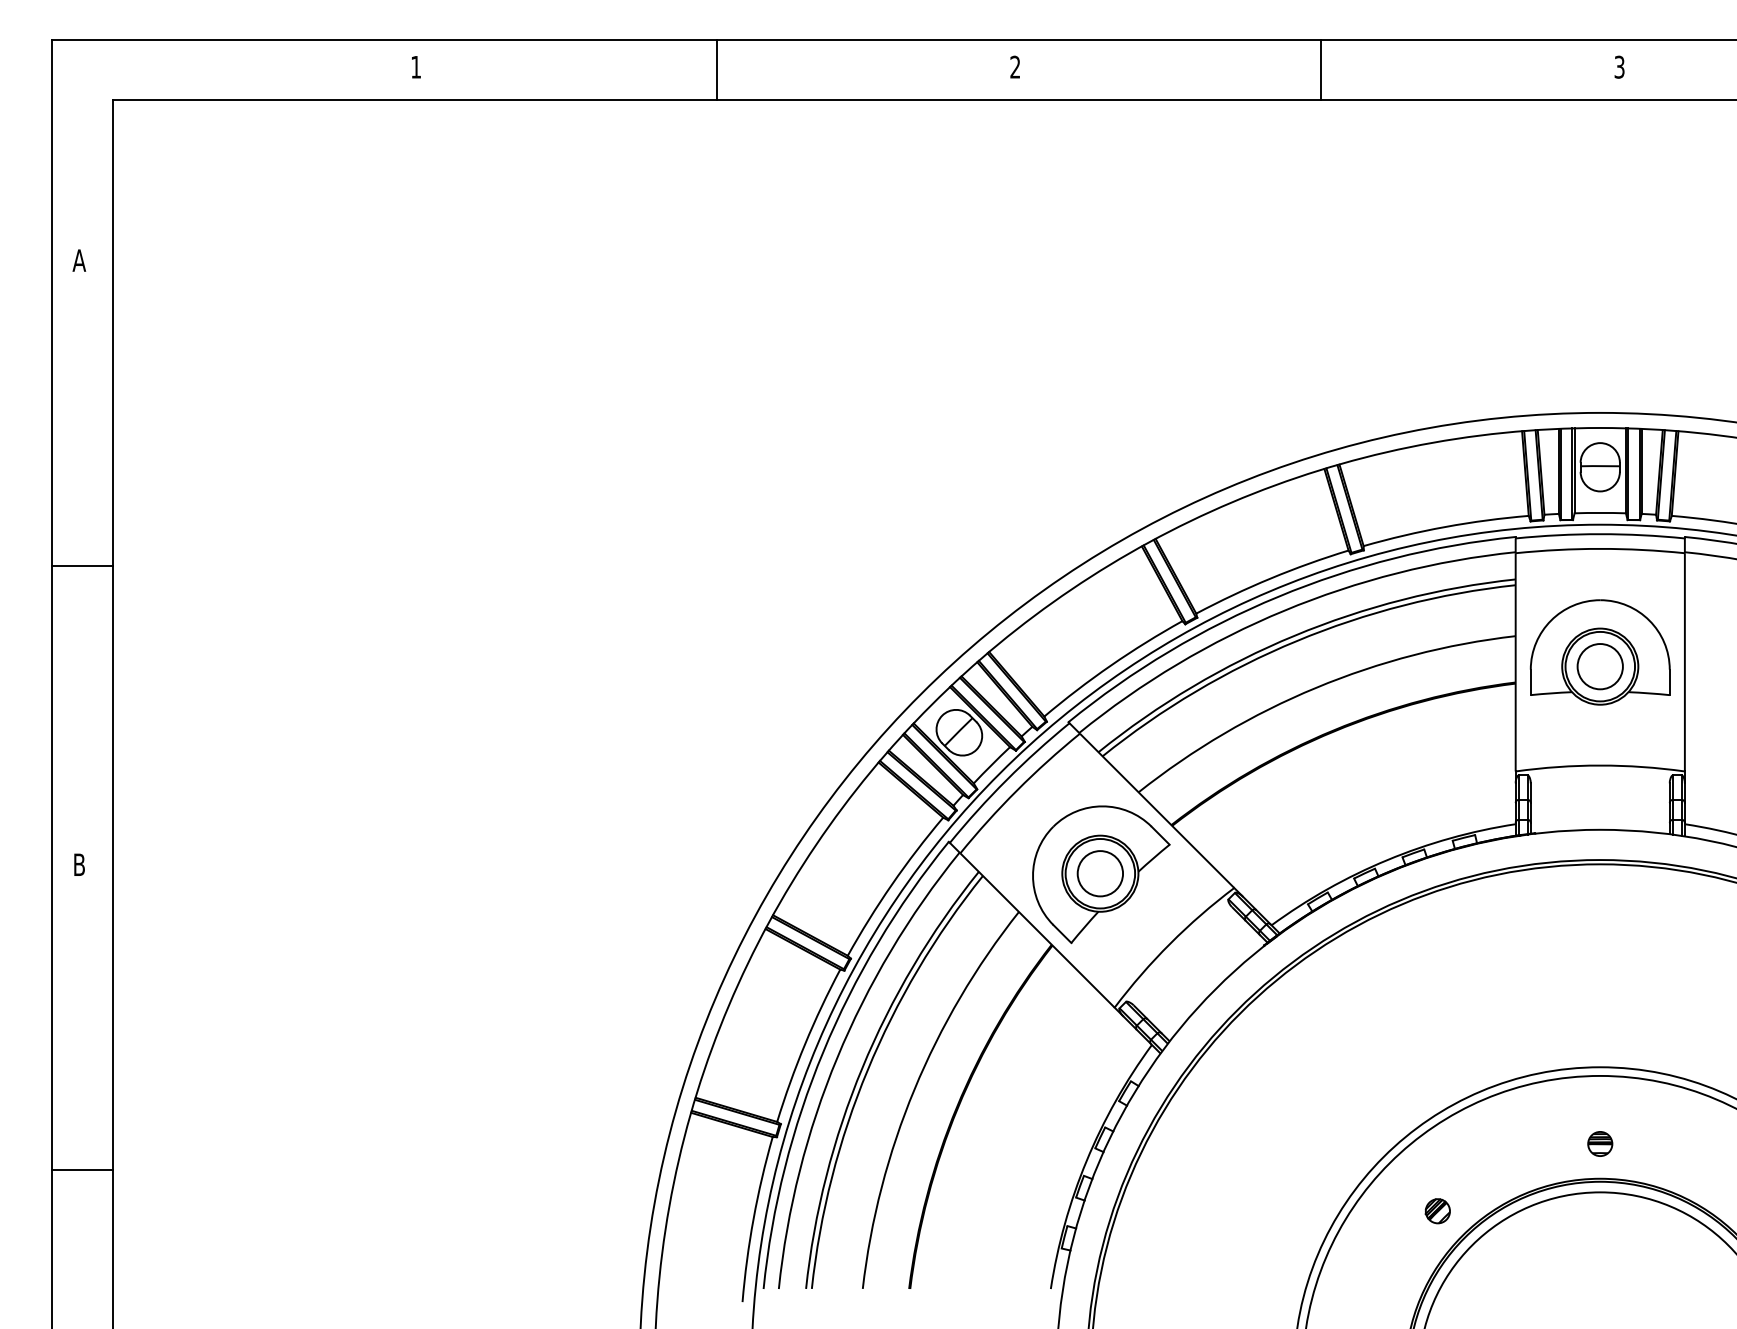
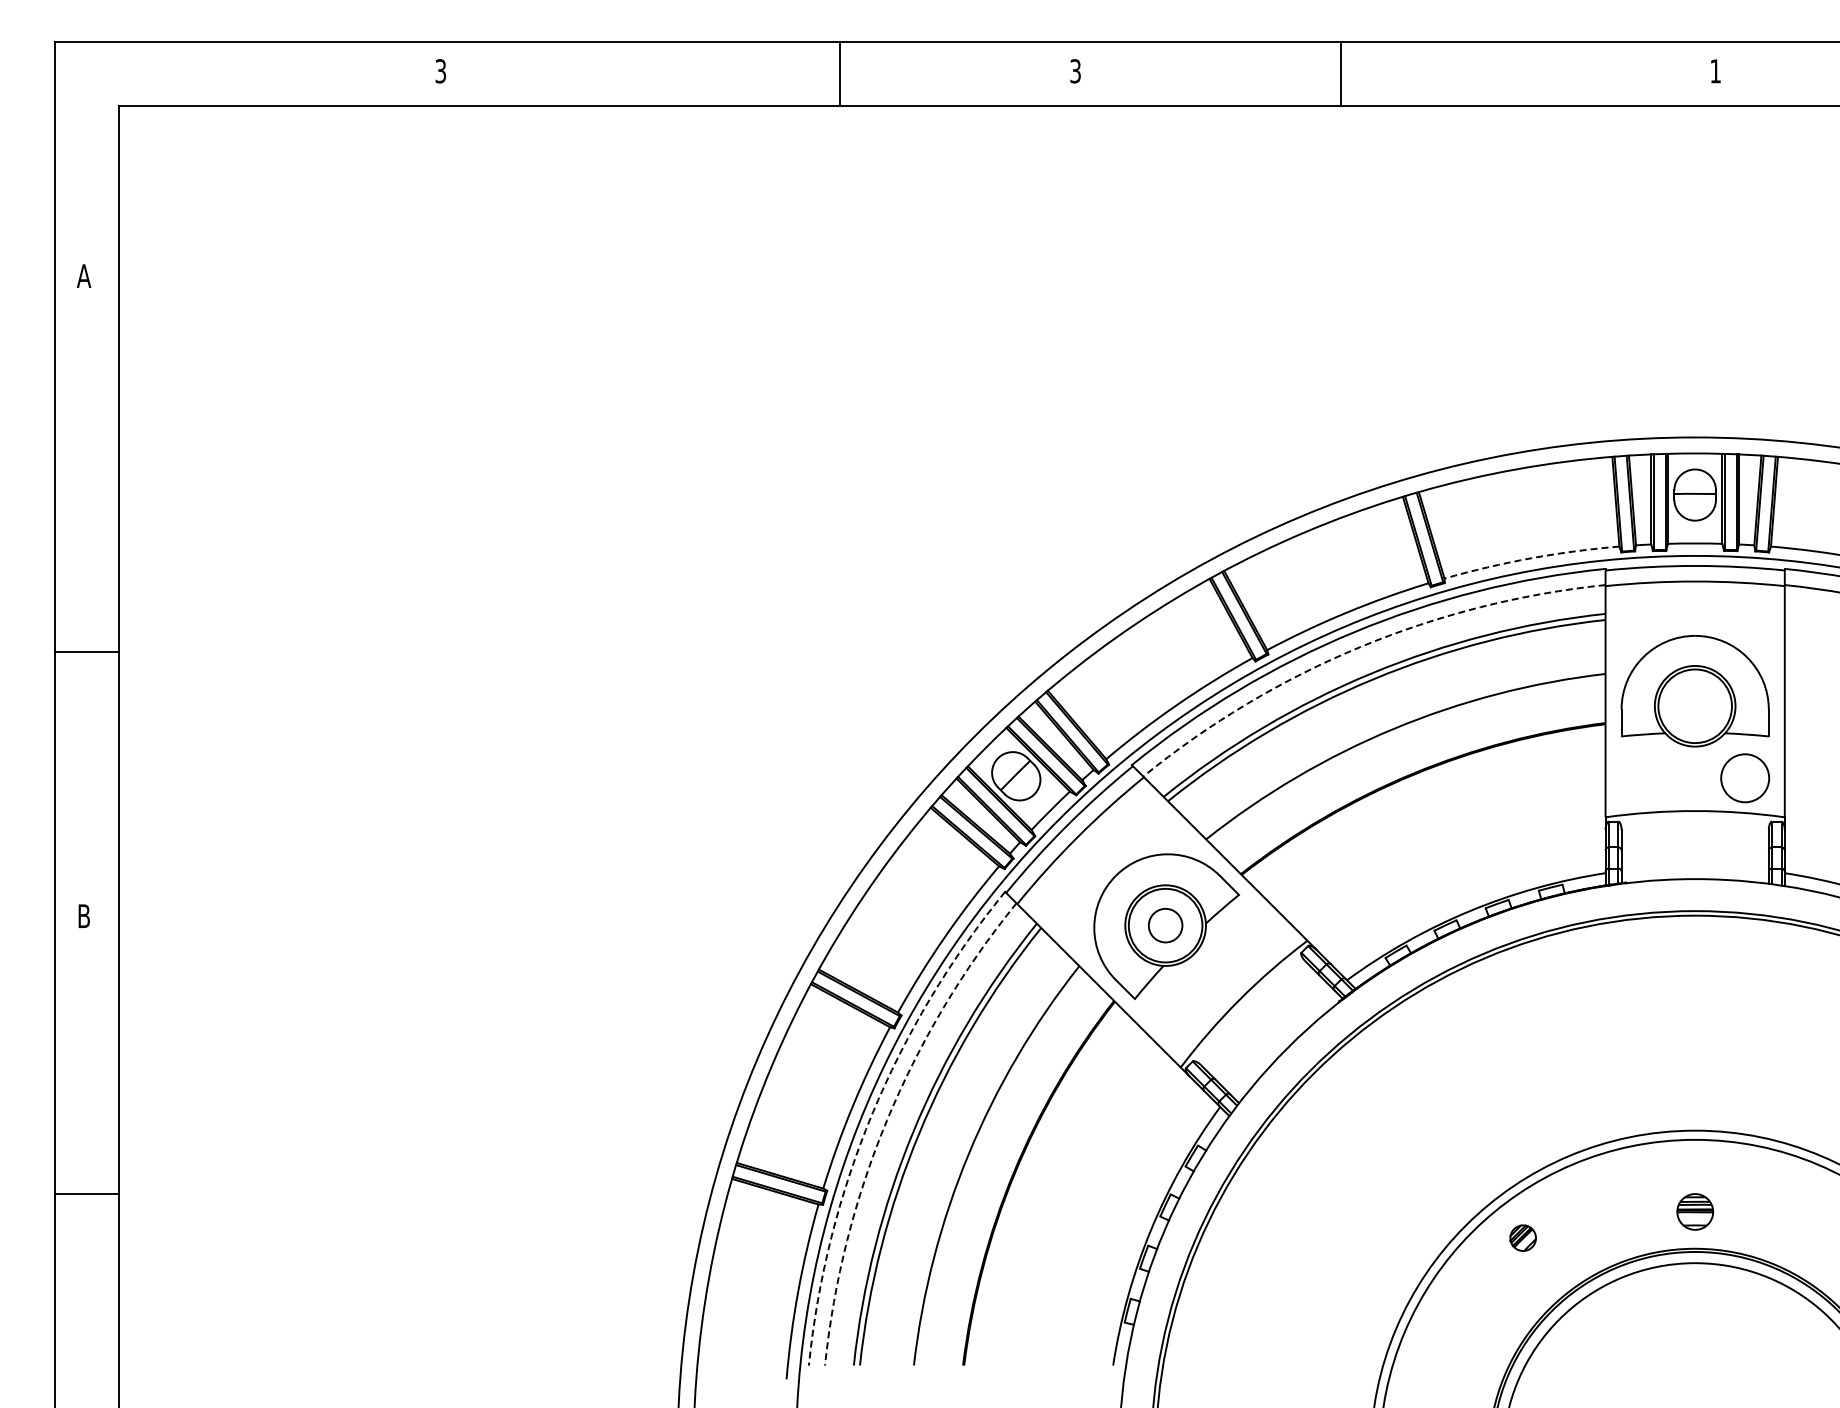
text: (415, 67) -> (440, 71), 1 -> 3
text: (1015, 67) -> (1075, 71), 2 -> 3
text: (1619, 67) -> (1715, 71), 3 -> 1
line: (716, 70) -> (840, 74), moved
line: (1321, 70) -> (1341, 74), moved
arc: (1445, 527) -> (1531, 558), solid -> dashed
line: (82, 565) -> (87, 652), moved
arc: (1284, 611) -> (1360, 647), solid -> dashed
circle: (1600, 666) -> (1745, 778), moved
circle: (1100, 873) -> (1165, 925), size x0.7
arc: (823, 1052) -> (872, 1114), solid -> dashed
arc: (837, 1057) -> (887, 1120), solid -> dashed
part: (1599, 1143) -> (1694, 1211), size x1.4
line: (82, 1170) -> (87, 1194), moved
part: (1437, 1210) -> (1522, 1237), moved

